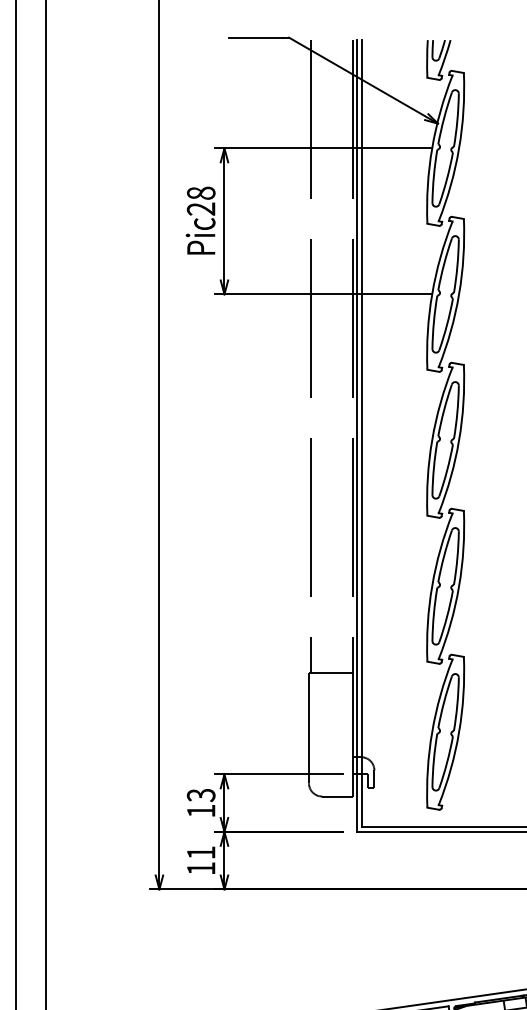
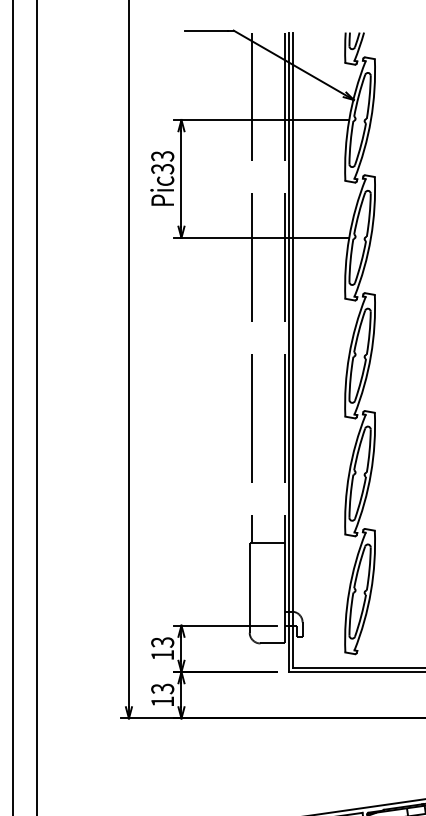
text: (200, 200) -> (162, 162), Pic28 -> Pic33
text: (200, 852) -> (162, 688), 11 -> 13

